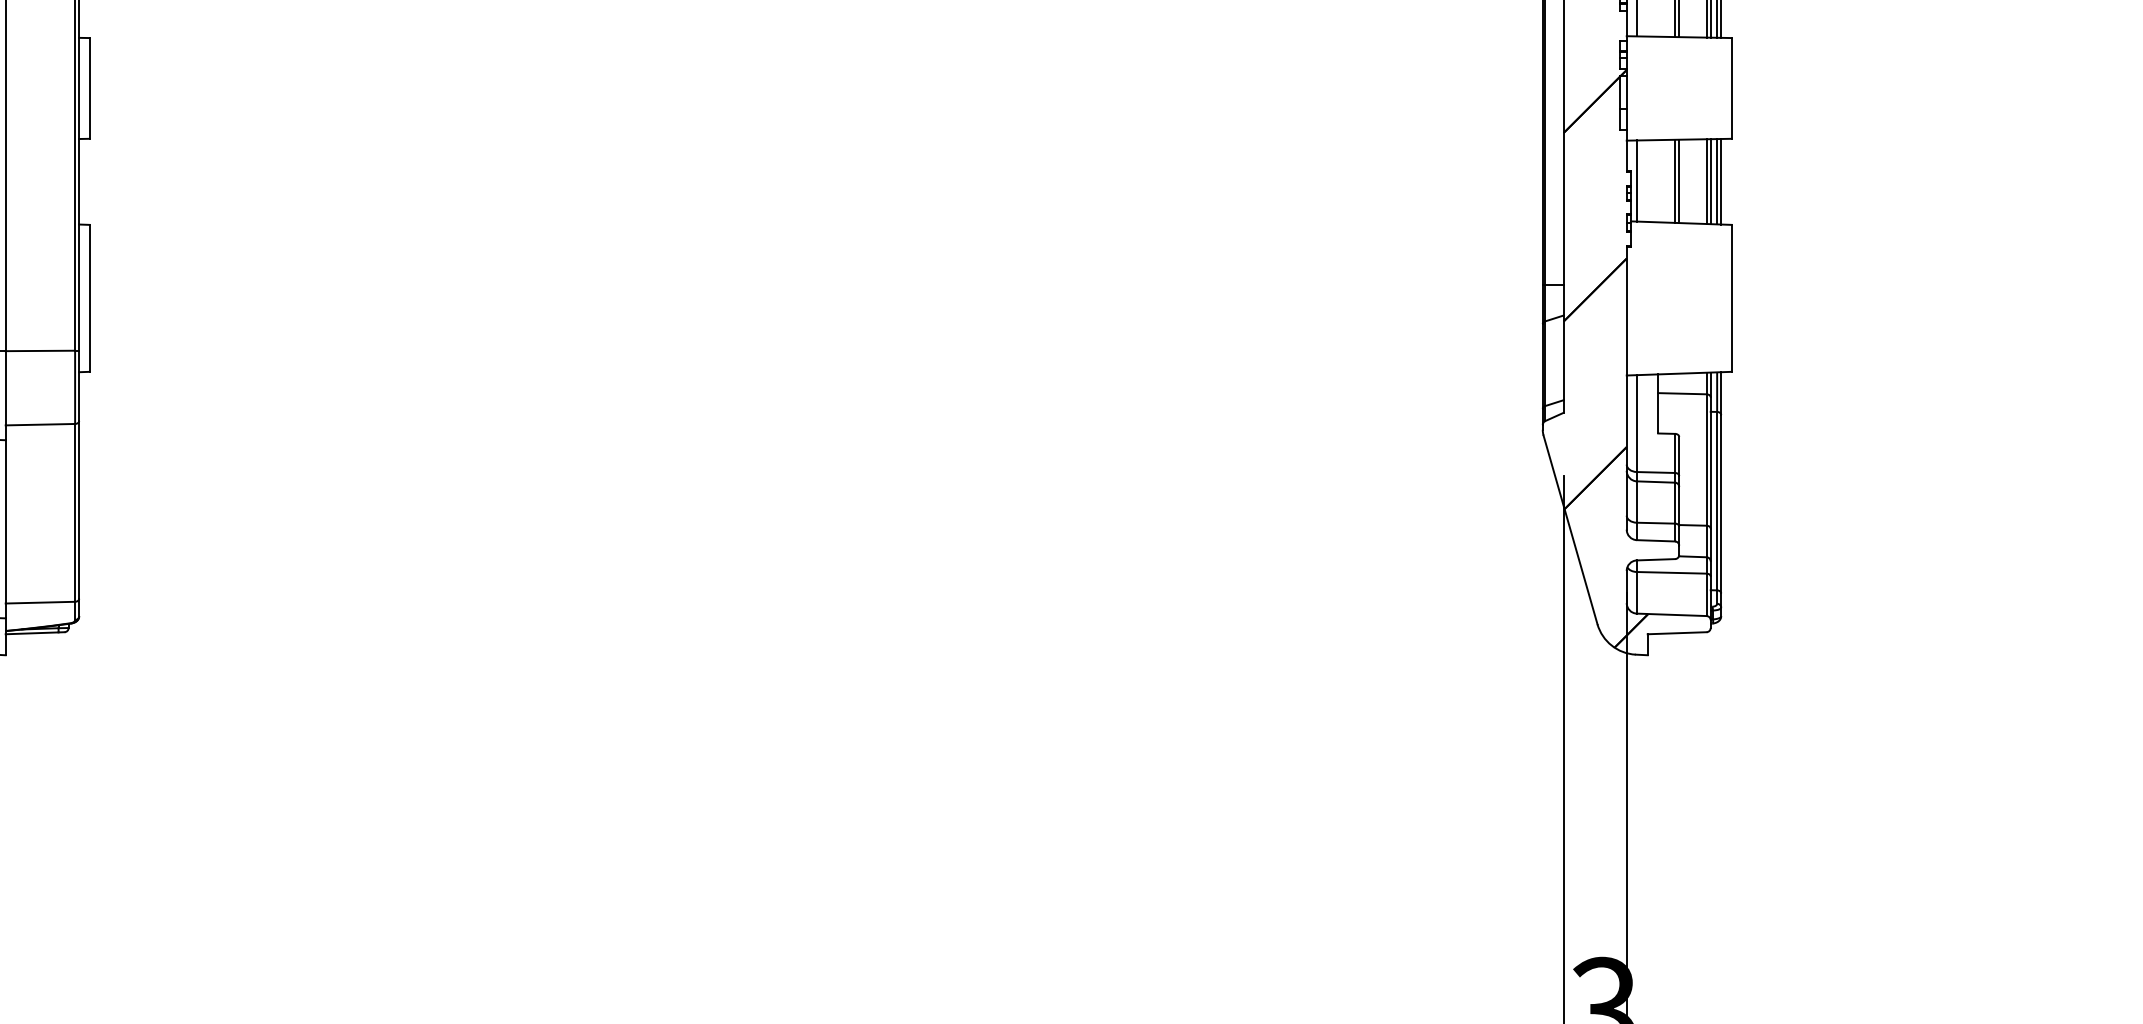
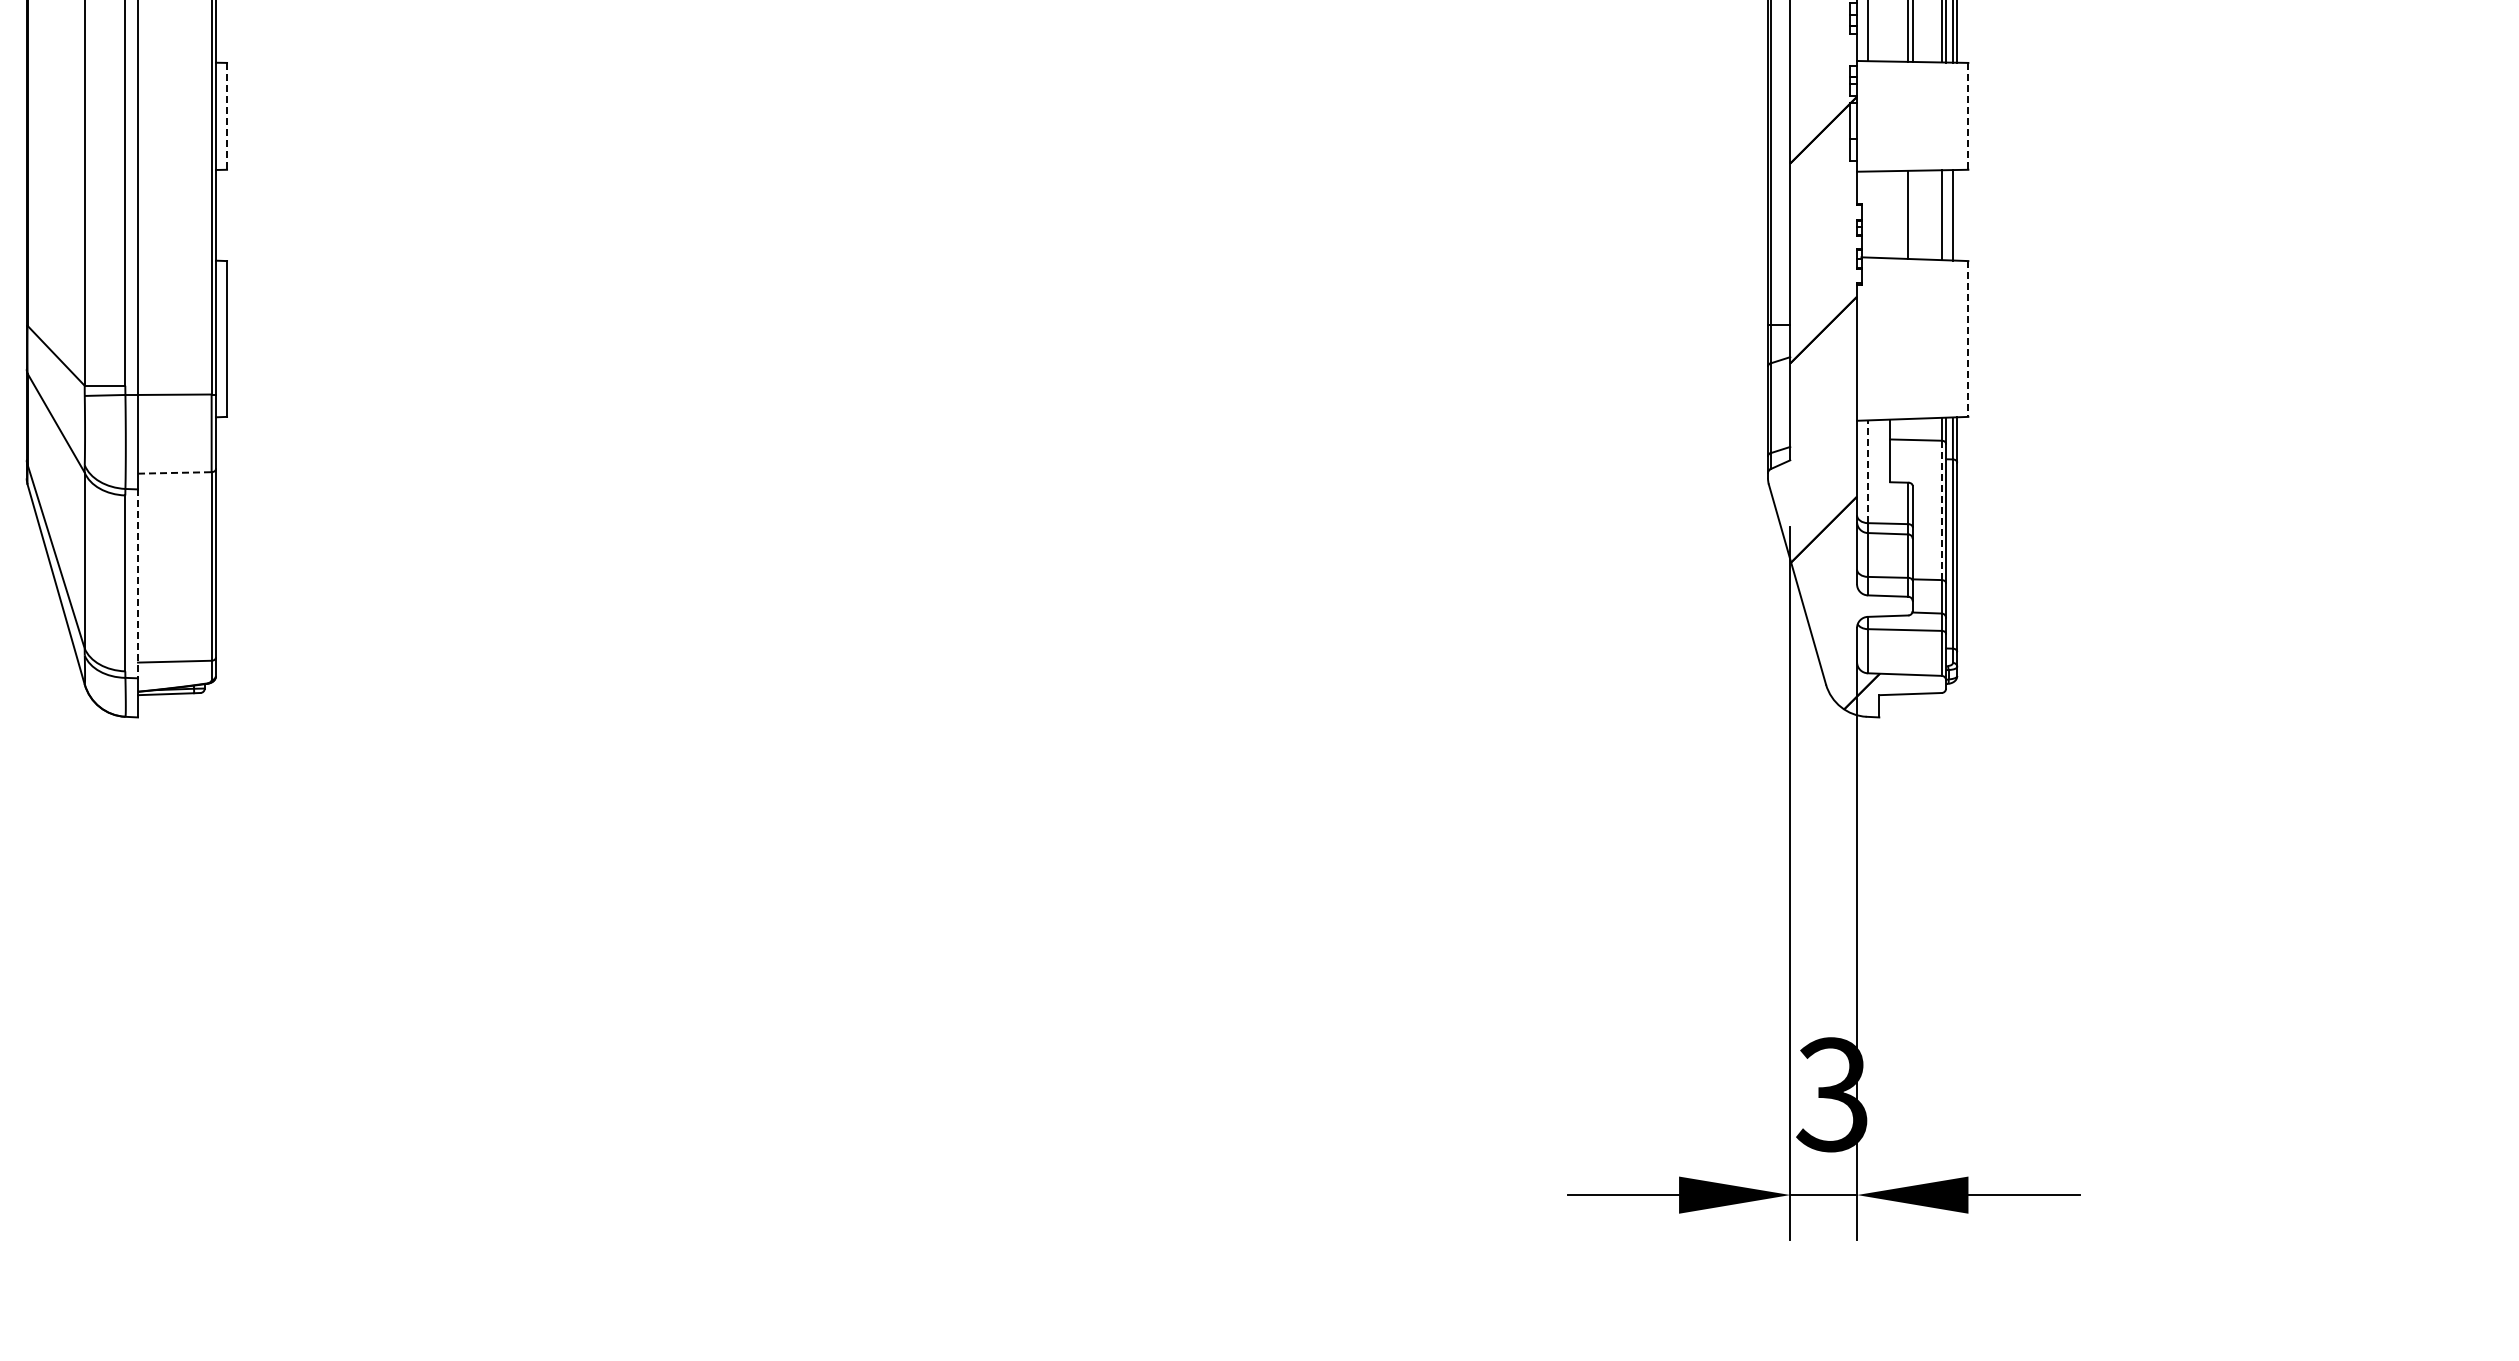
line: (90, 88) -> (227, 116), solid -> dashed
line: (1731, 88) -> (1968, 116), solid -> dashed
line: (1636, 180) -> (1867, 214), removed
line: (1679, 180) -> (1912, 214), removed
line: (1721, 180) -> (1957, 214), removed
line: (1711, 181) -> (1946, 215), removed
line: (1731, 297) -> (1968, 338), solid -> dashed
line: (1636, 423) -> (1867, 471), solid -> dashed
line: (40, 424) -> (174, 472), solid -> dashed
line: (1706, 460) -> (1941, 510), solid -> dashed
line: (6, 529) -> (138, 584), solid -> dashed

